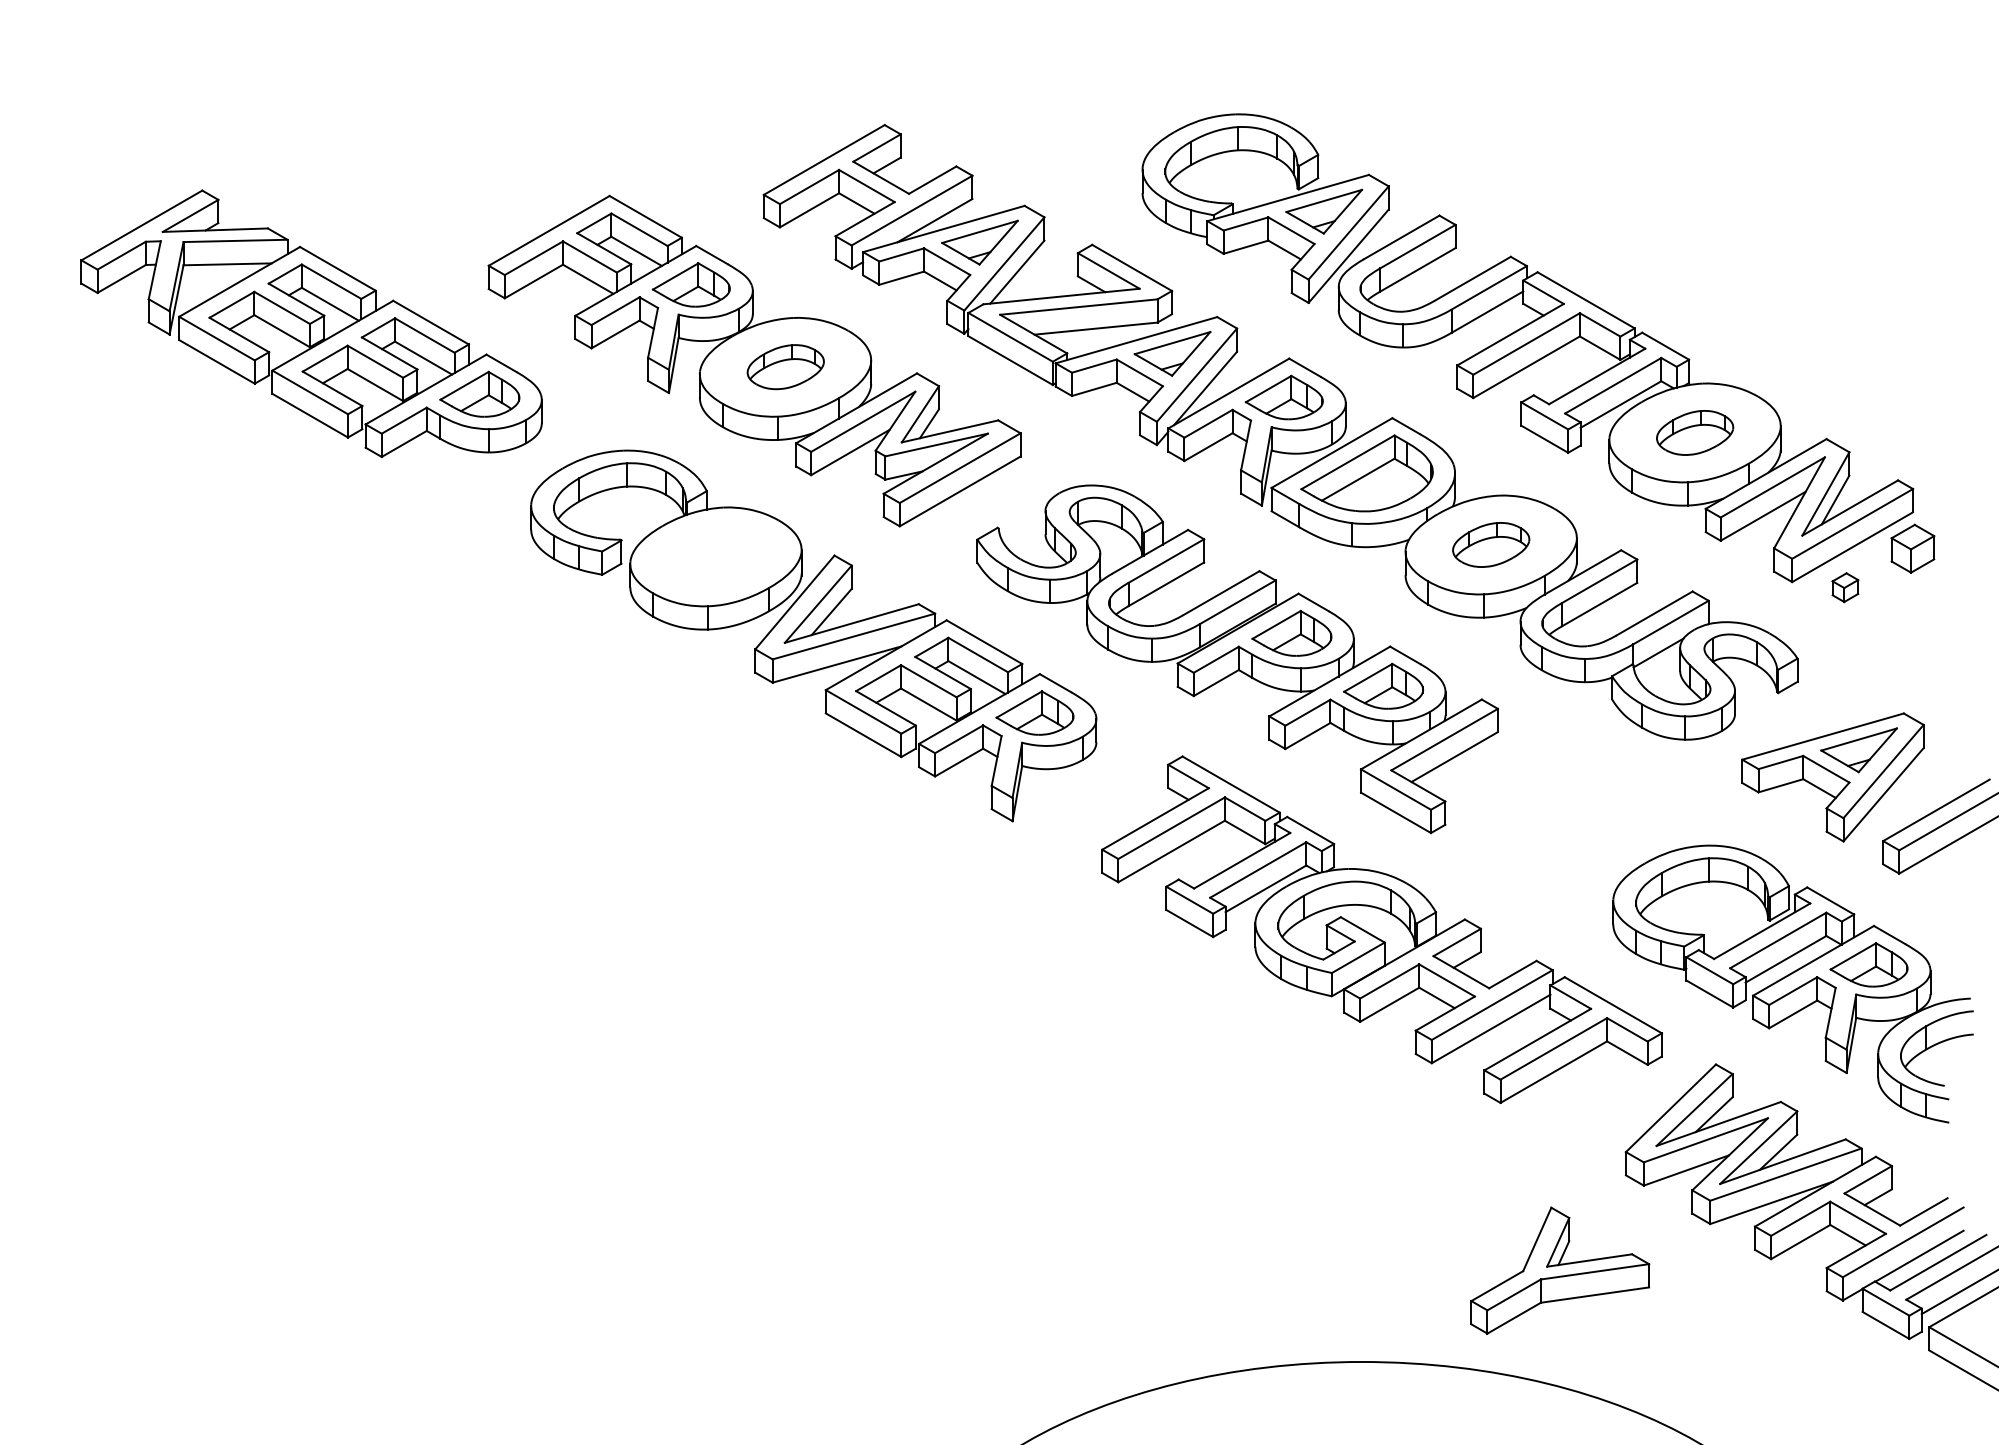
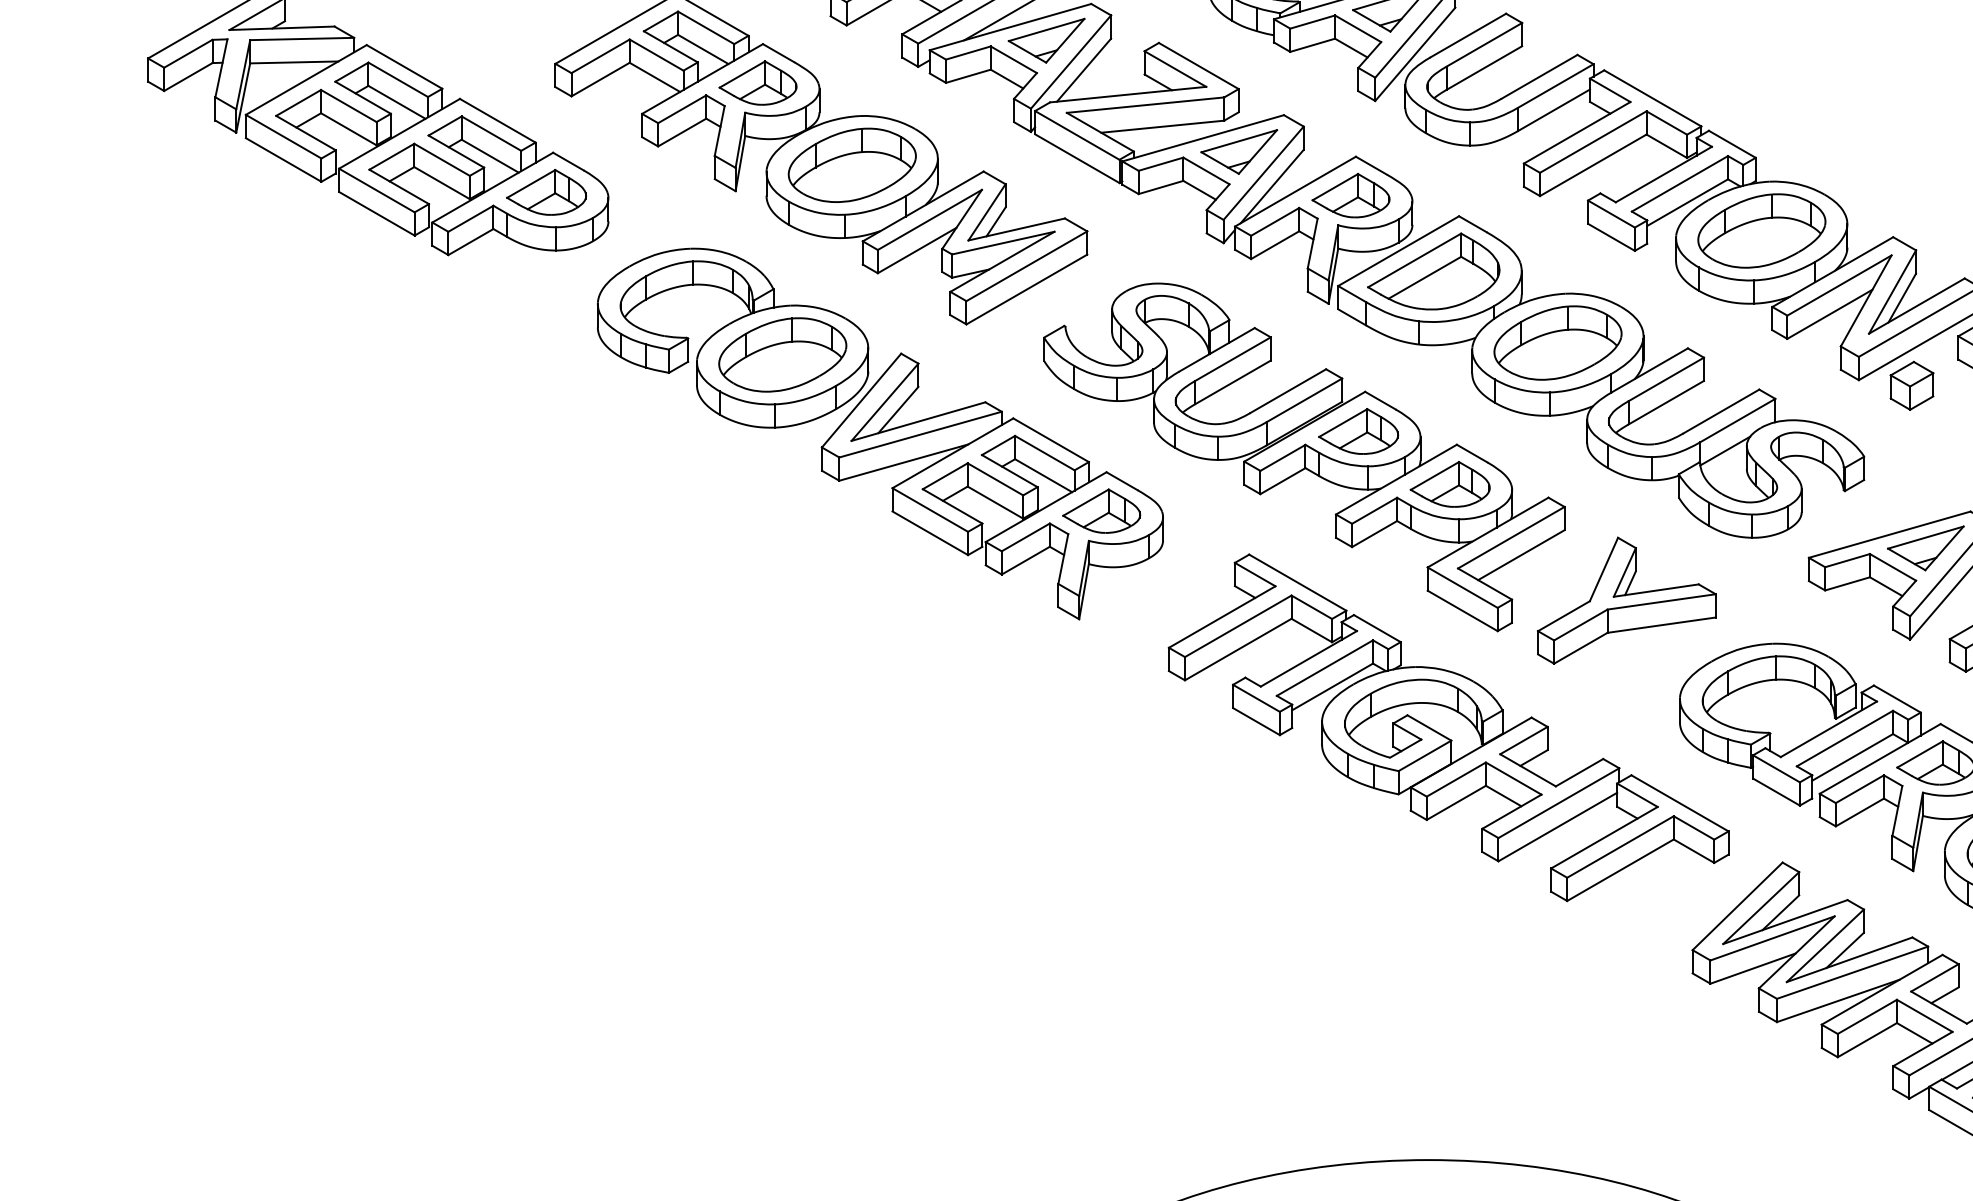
part: (785, 366) -> (852, 164), size x1.67
part: (1694, 432) -> (1761, 230), size x1.67
part: (1490, 544) -> (1557, 342), size x1.67
part: (715, 556) -> (782, 354), added
part: (1845, 587) -> (1912, 385), size x1.67
part: (1560, 1270) -> (1627, 600), moved

